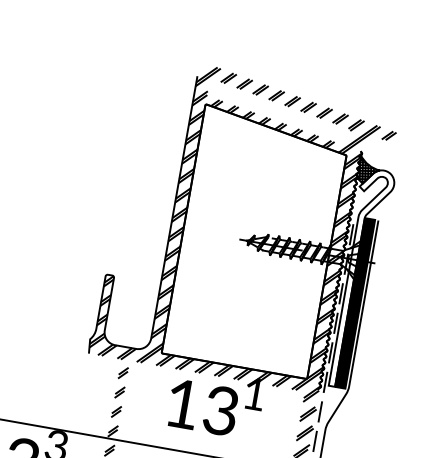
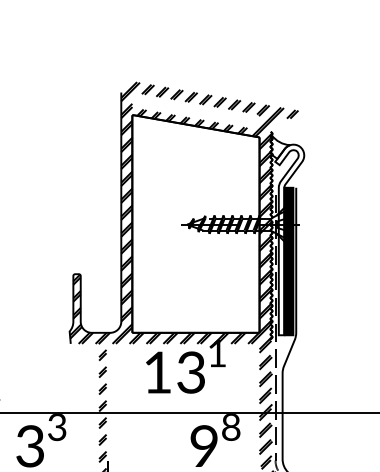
hatch: (367, 169) -> (279, 146), removed

